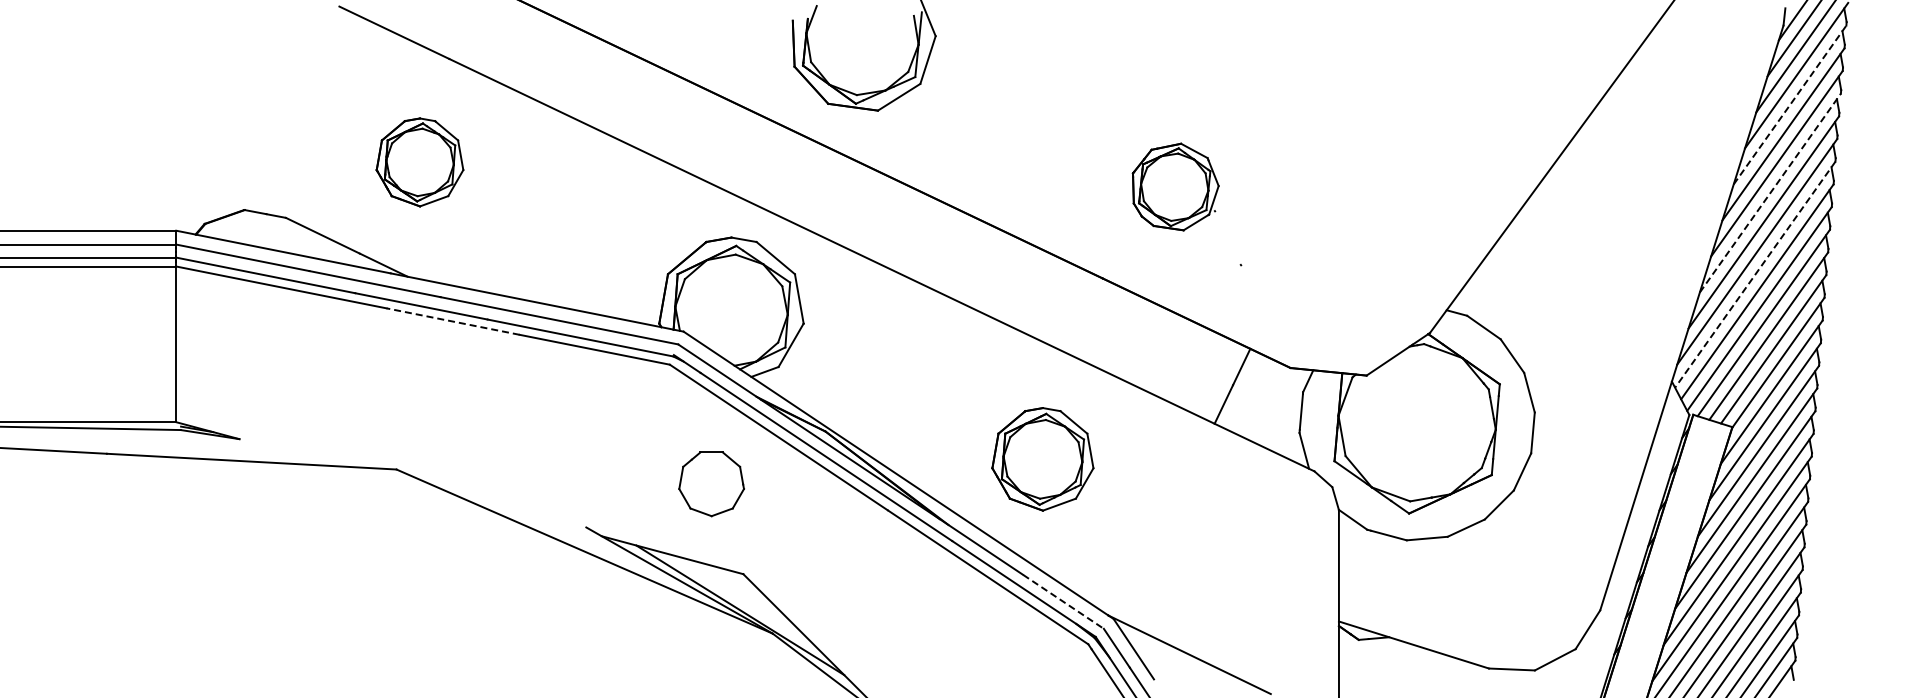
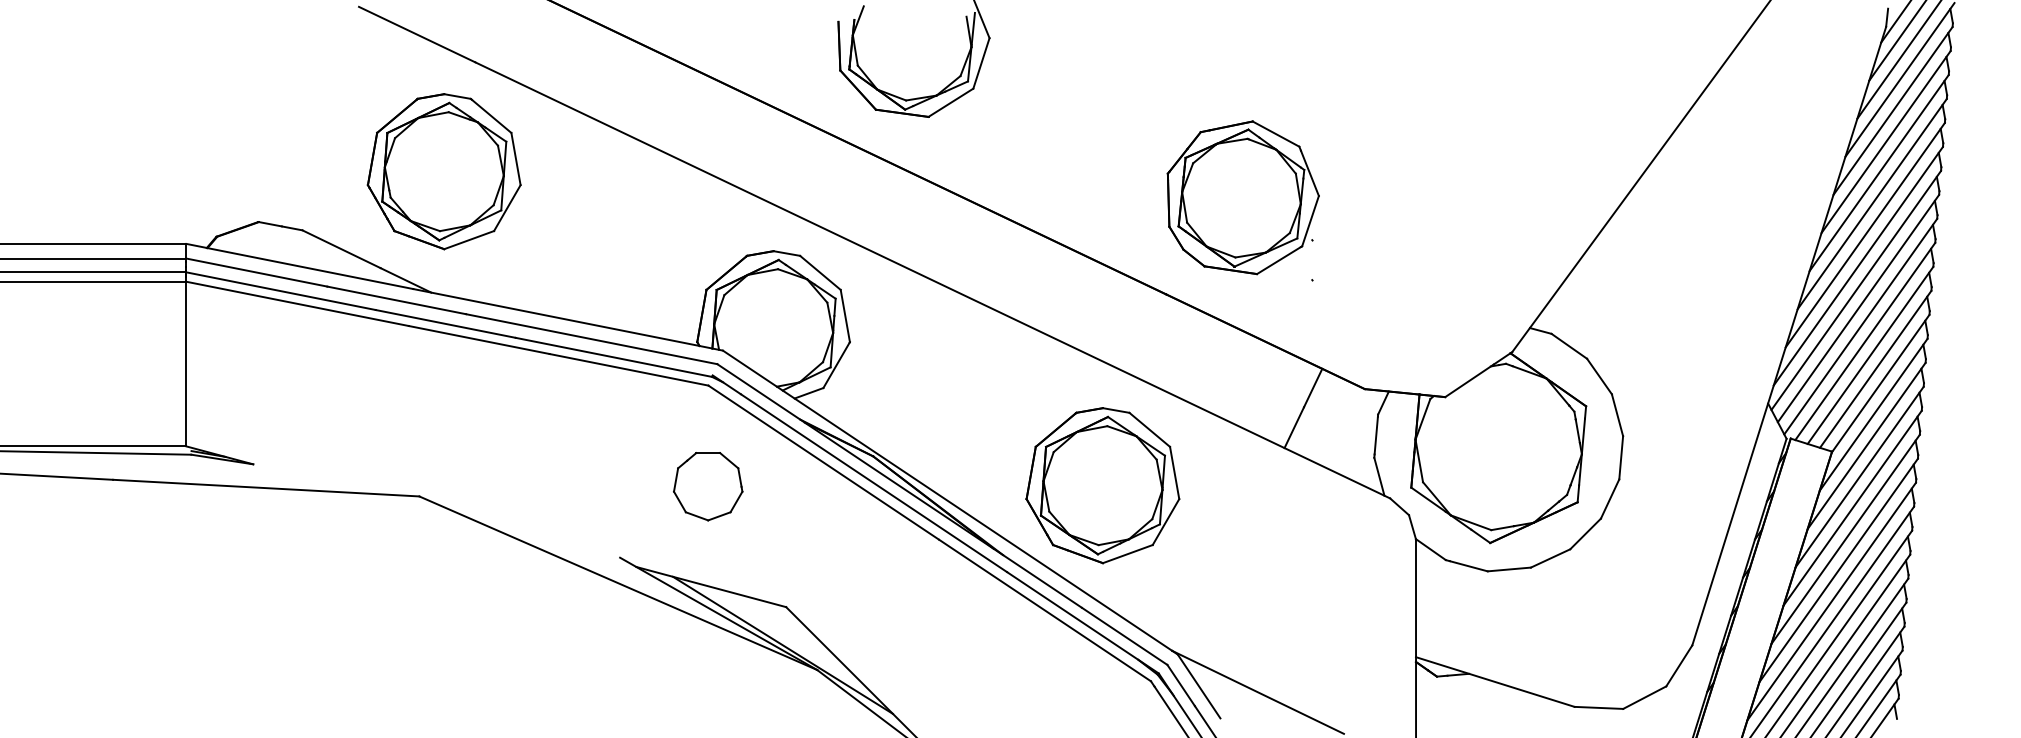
line: (1790, 104) -> (1893, 110), dashed -> solid
part: (419, 162) -> (443, 171), size x1.67
part: (1175, 186) -> (1243, 197), size x1.67
line: (1770, 193) -> (1872, 204), dashed -> solid
line: (1755, 274) -> (1856, 290), dashed -> solid
line: (453, 321) -> (479, 339), dashed -> solid
part: (1042, 459) -> (1102, 485), size x1.43
part: (711, 484) -> (708, 486), moved
line: (1063, 601) -> (1124, 636), dashed -> solid

